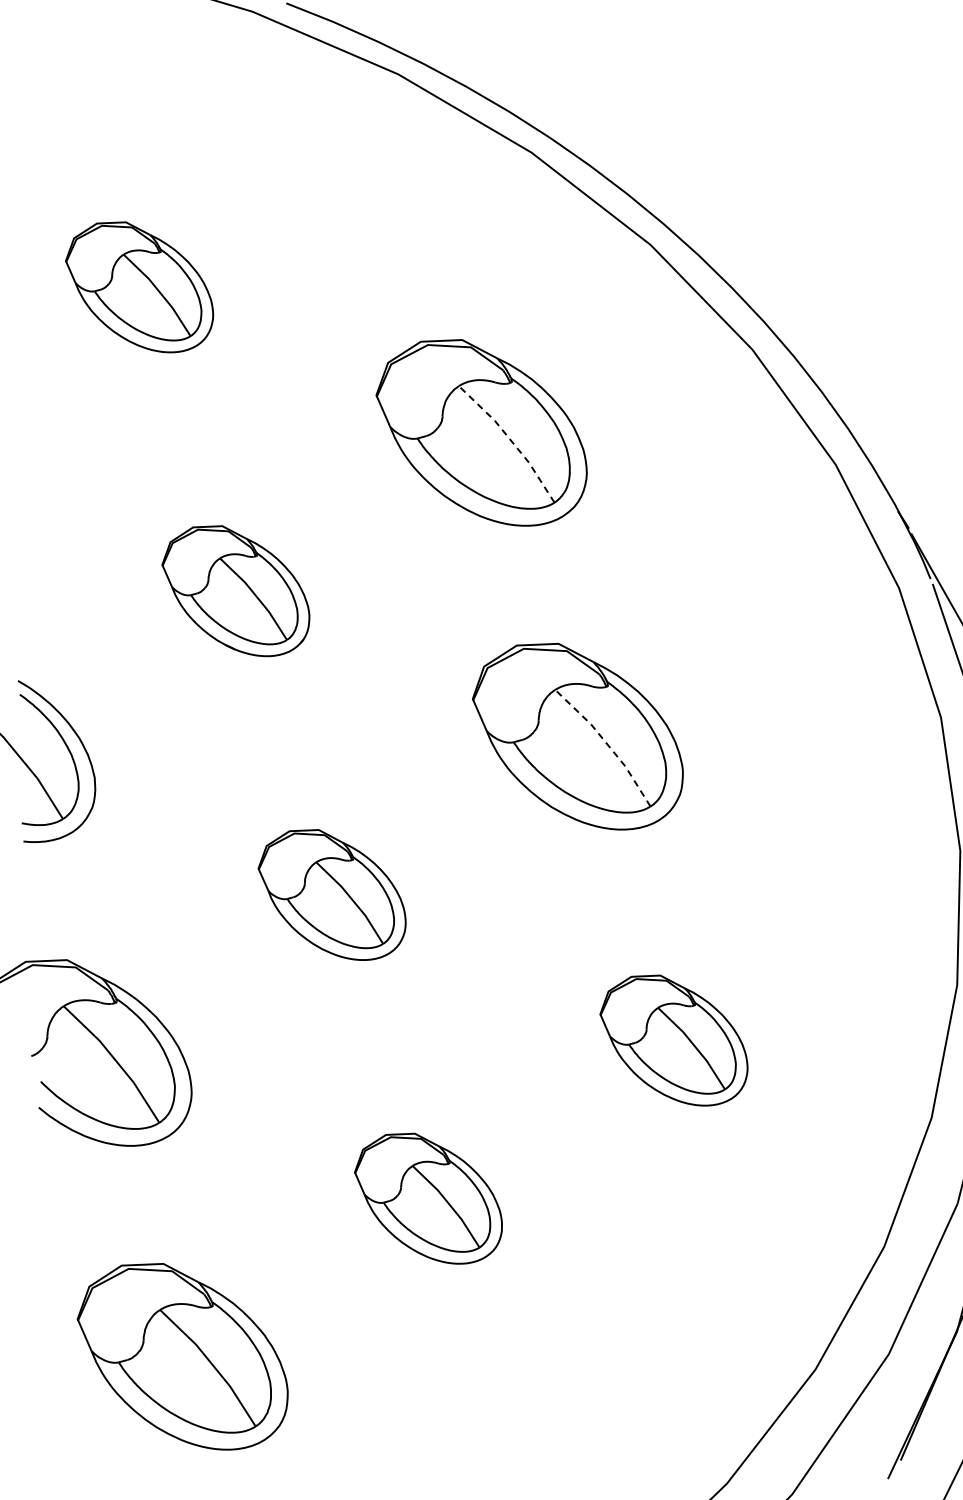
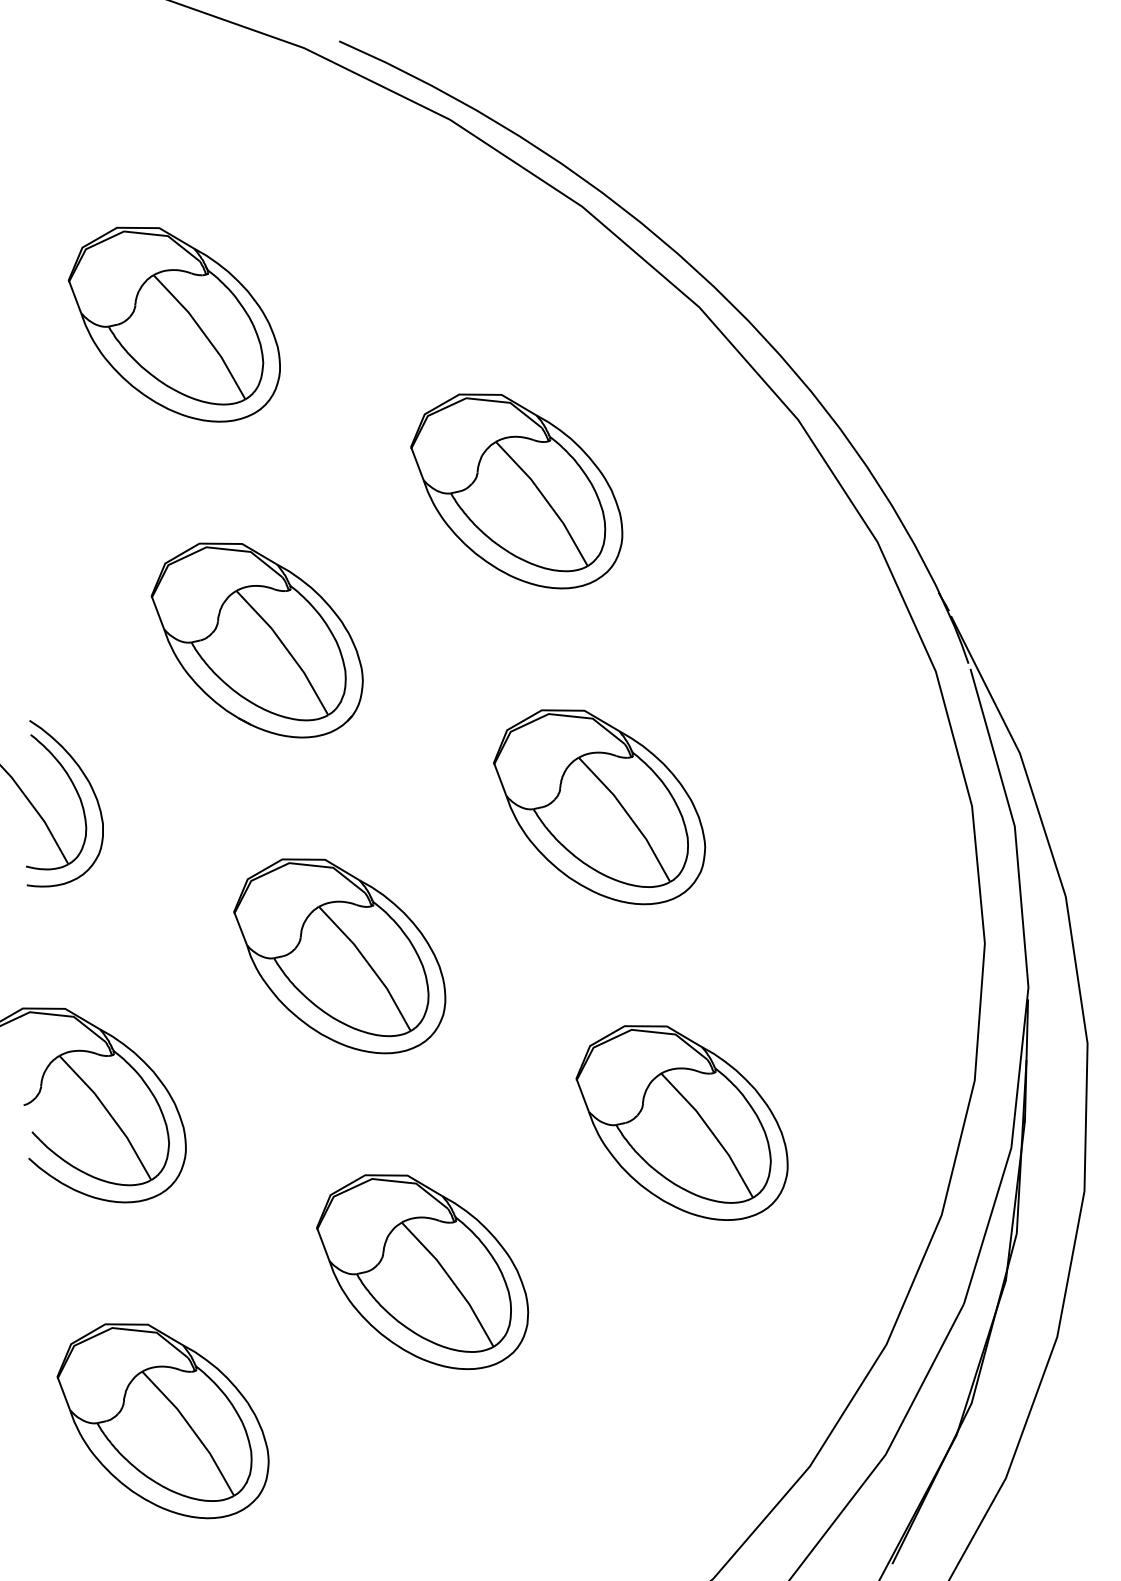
part: (138, 287) -> (173, 324), size x1.43
line: (511, 439) -> (546, 499), dashed -> solid
part: (235, 591) -> (256, 640), size x1.43
line: (606, 743) -> (628, 815), dashed -> solid
part: (331, 895) -> (339, 956), size x1.43
part: (673, 1040) -> (681, 1122), size x1.43
part: (428, 1198) -> (422, 1271), size x1.43

